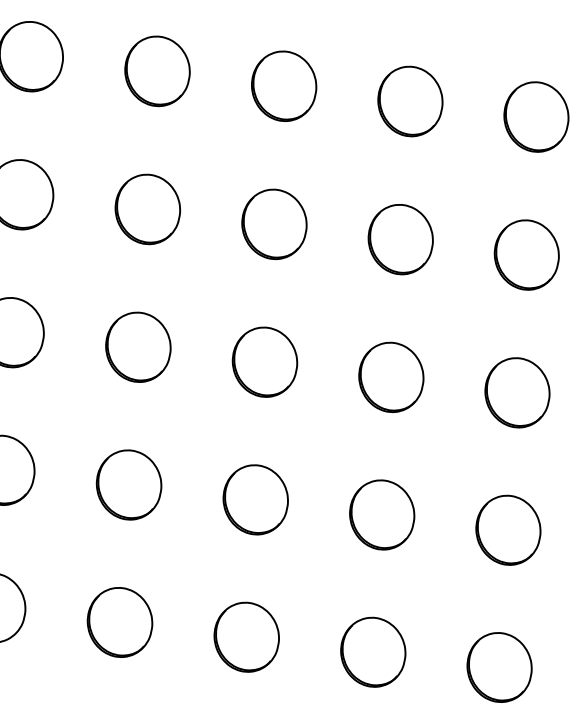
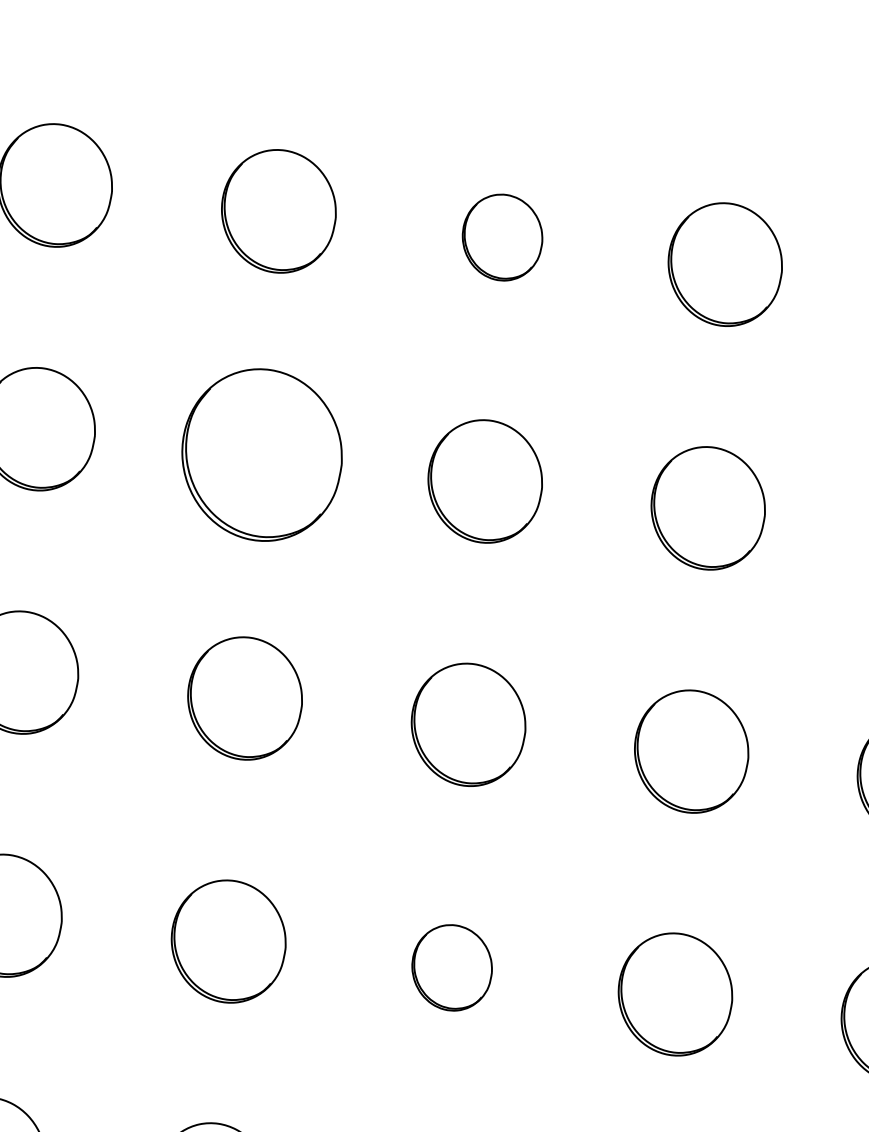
part: (284, 85) -> (503, 236), size x0.7
part: (147, 209) -> (261, 455), size x1.4
part: (255, 499) -> (451, 967), size x0.7

